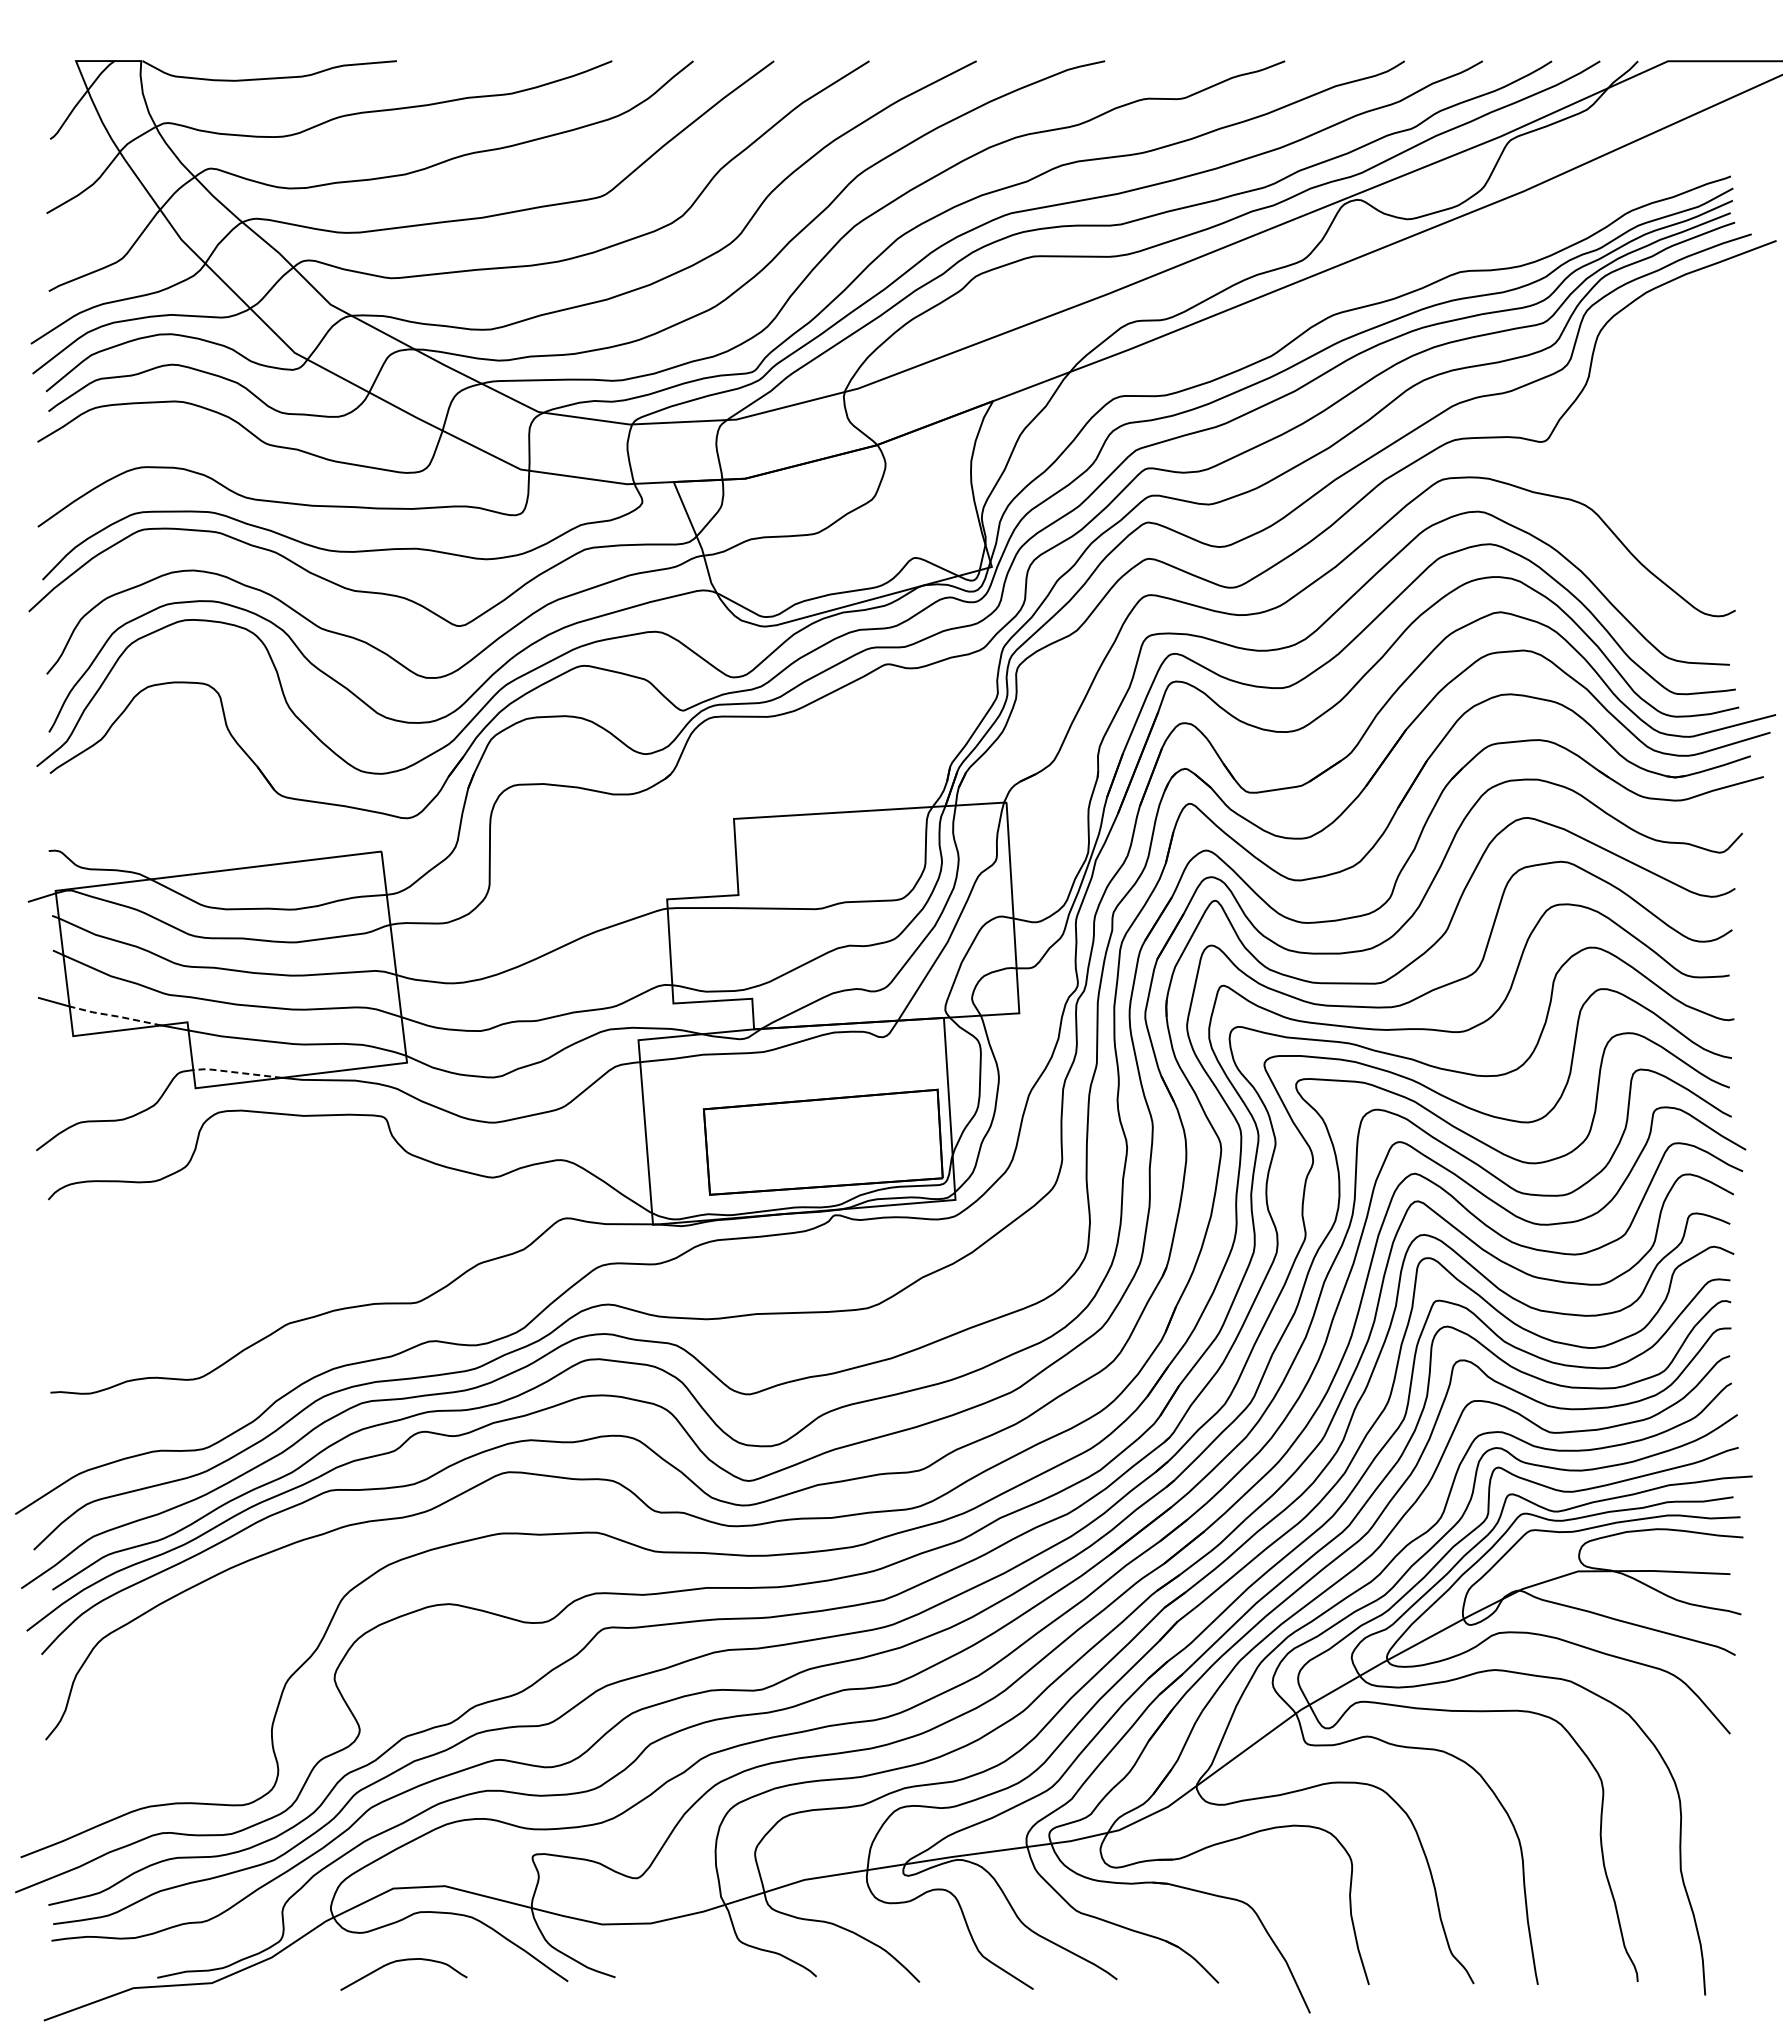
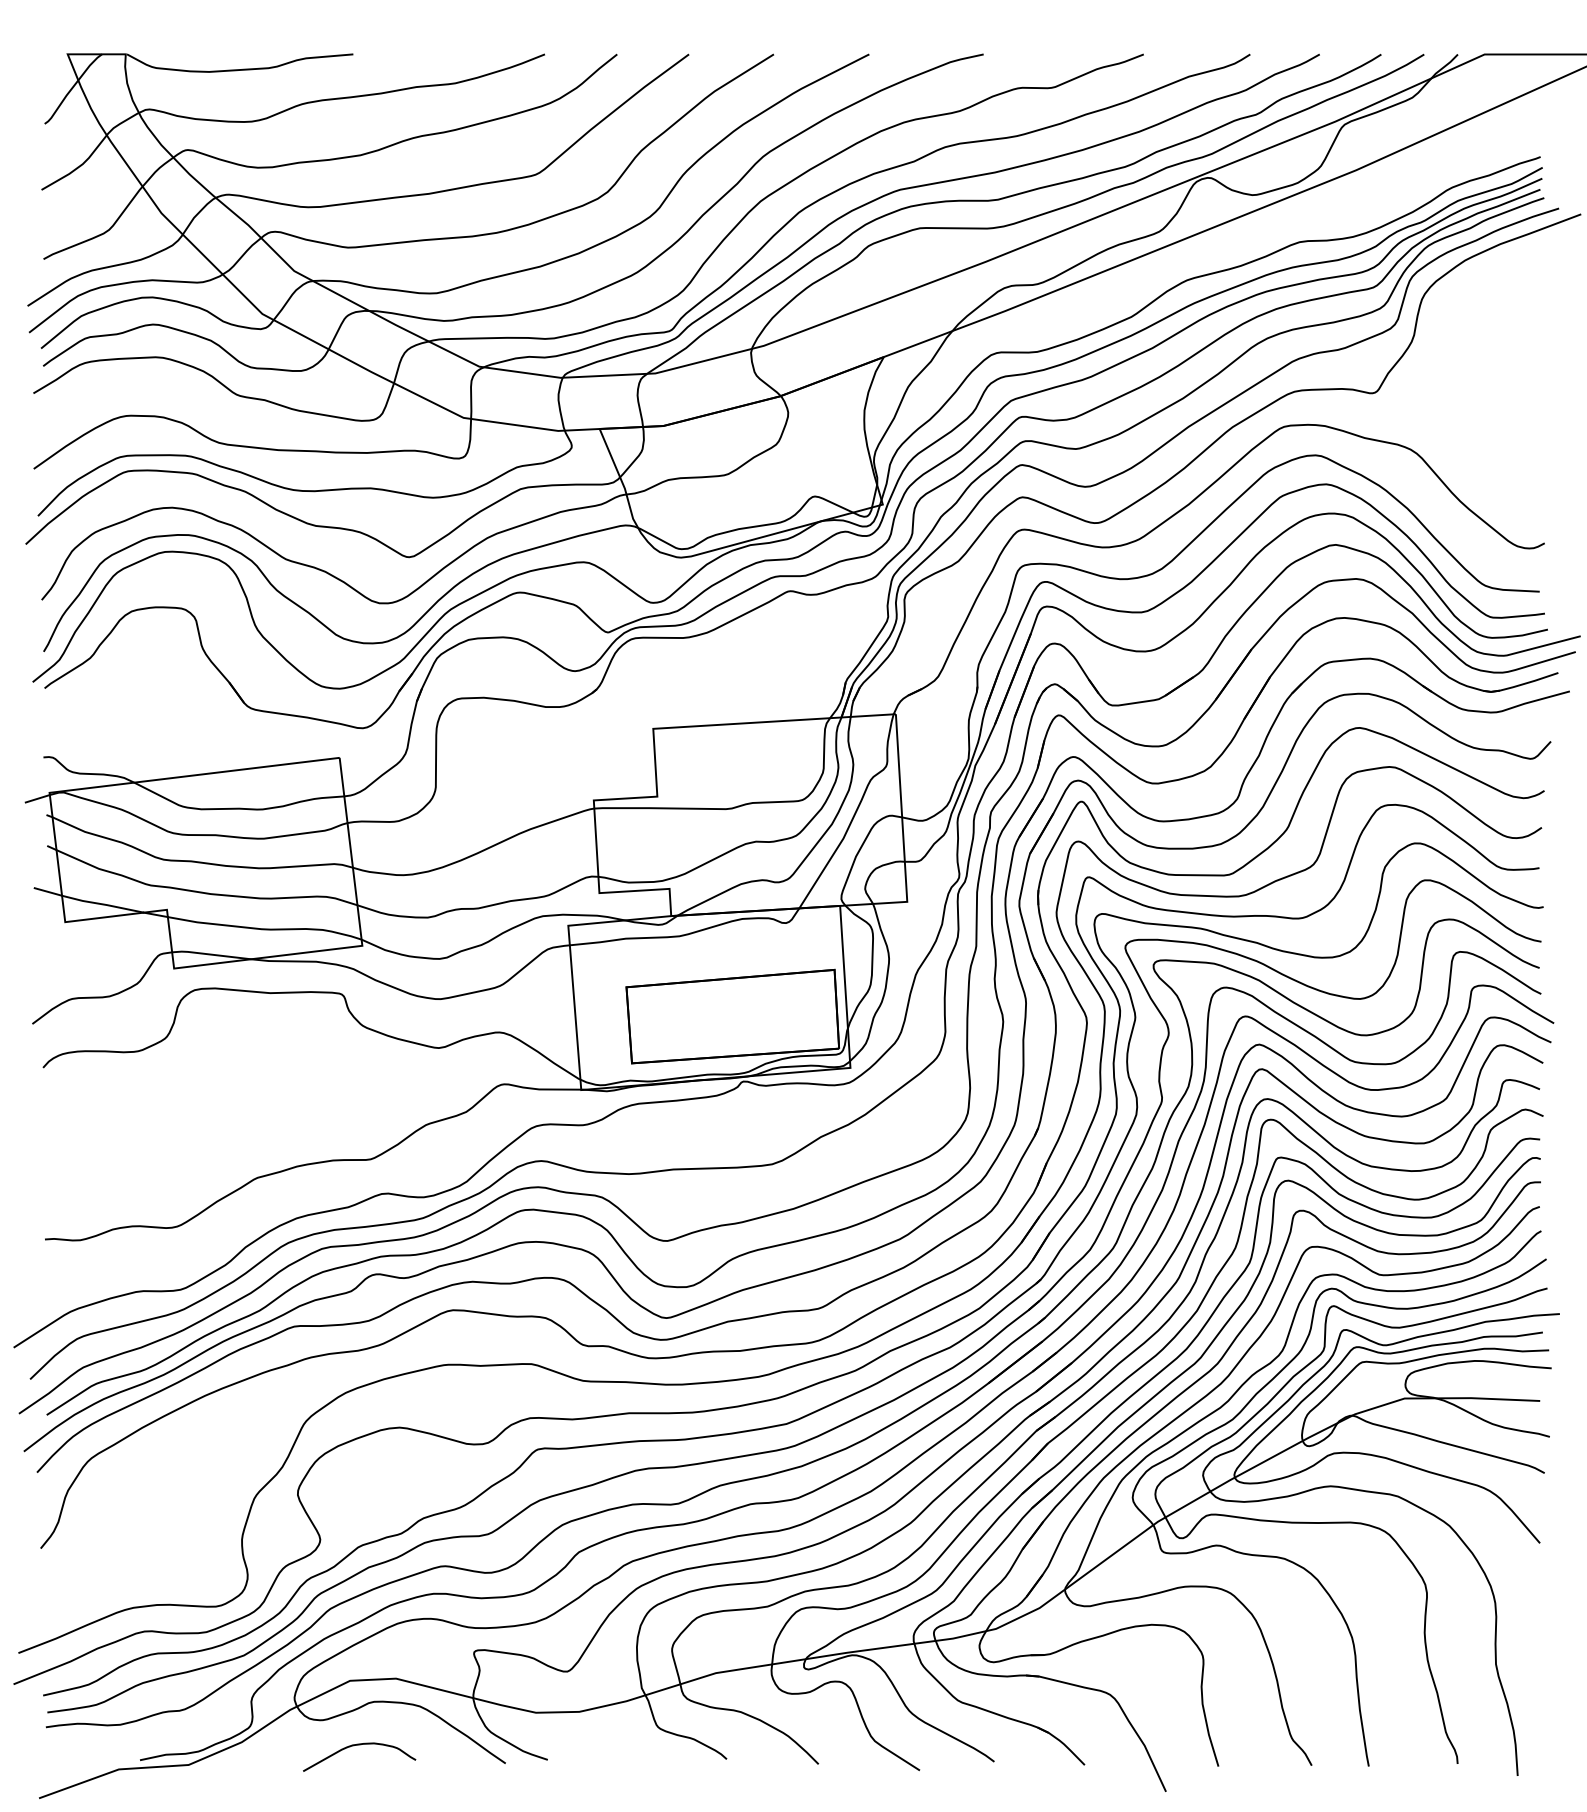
line: (115, 1016) -> (102, 904), dashed -> solid
line: (235, 1072) -> (209, 954), dashed -> solid

